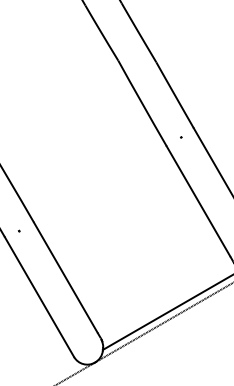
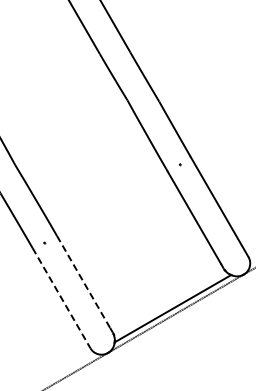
line: (65, 278) -> (83, 282), solid -> dashed
line: (39, 297) -> (61, 298), solid -> dashed

